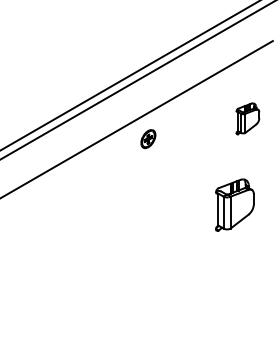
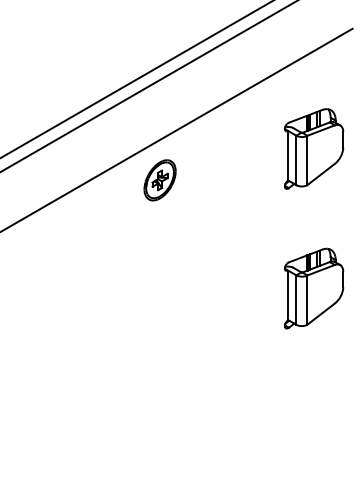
part: (247, 118) -> (313, 148), size x1.67
part: (148, 138) -> (160, 179), size x1.43
part: (234, 204) -> (313, 287), moved

